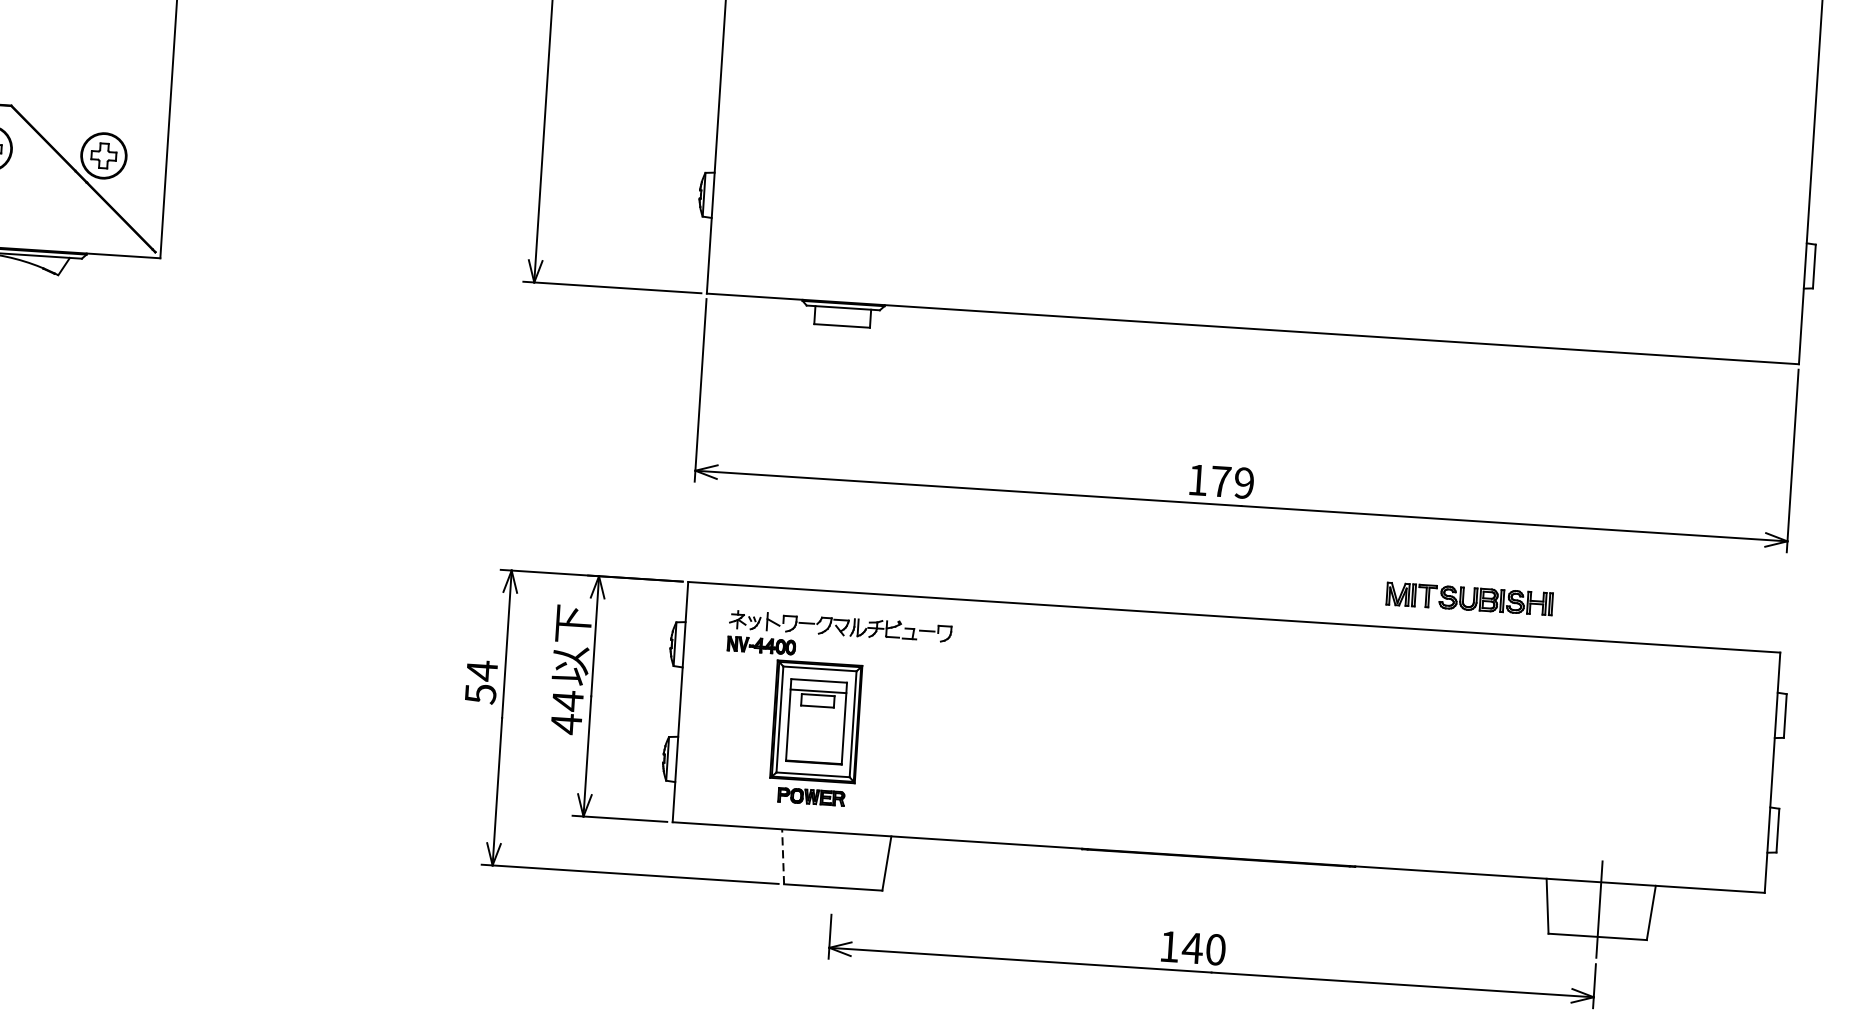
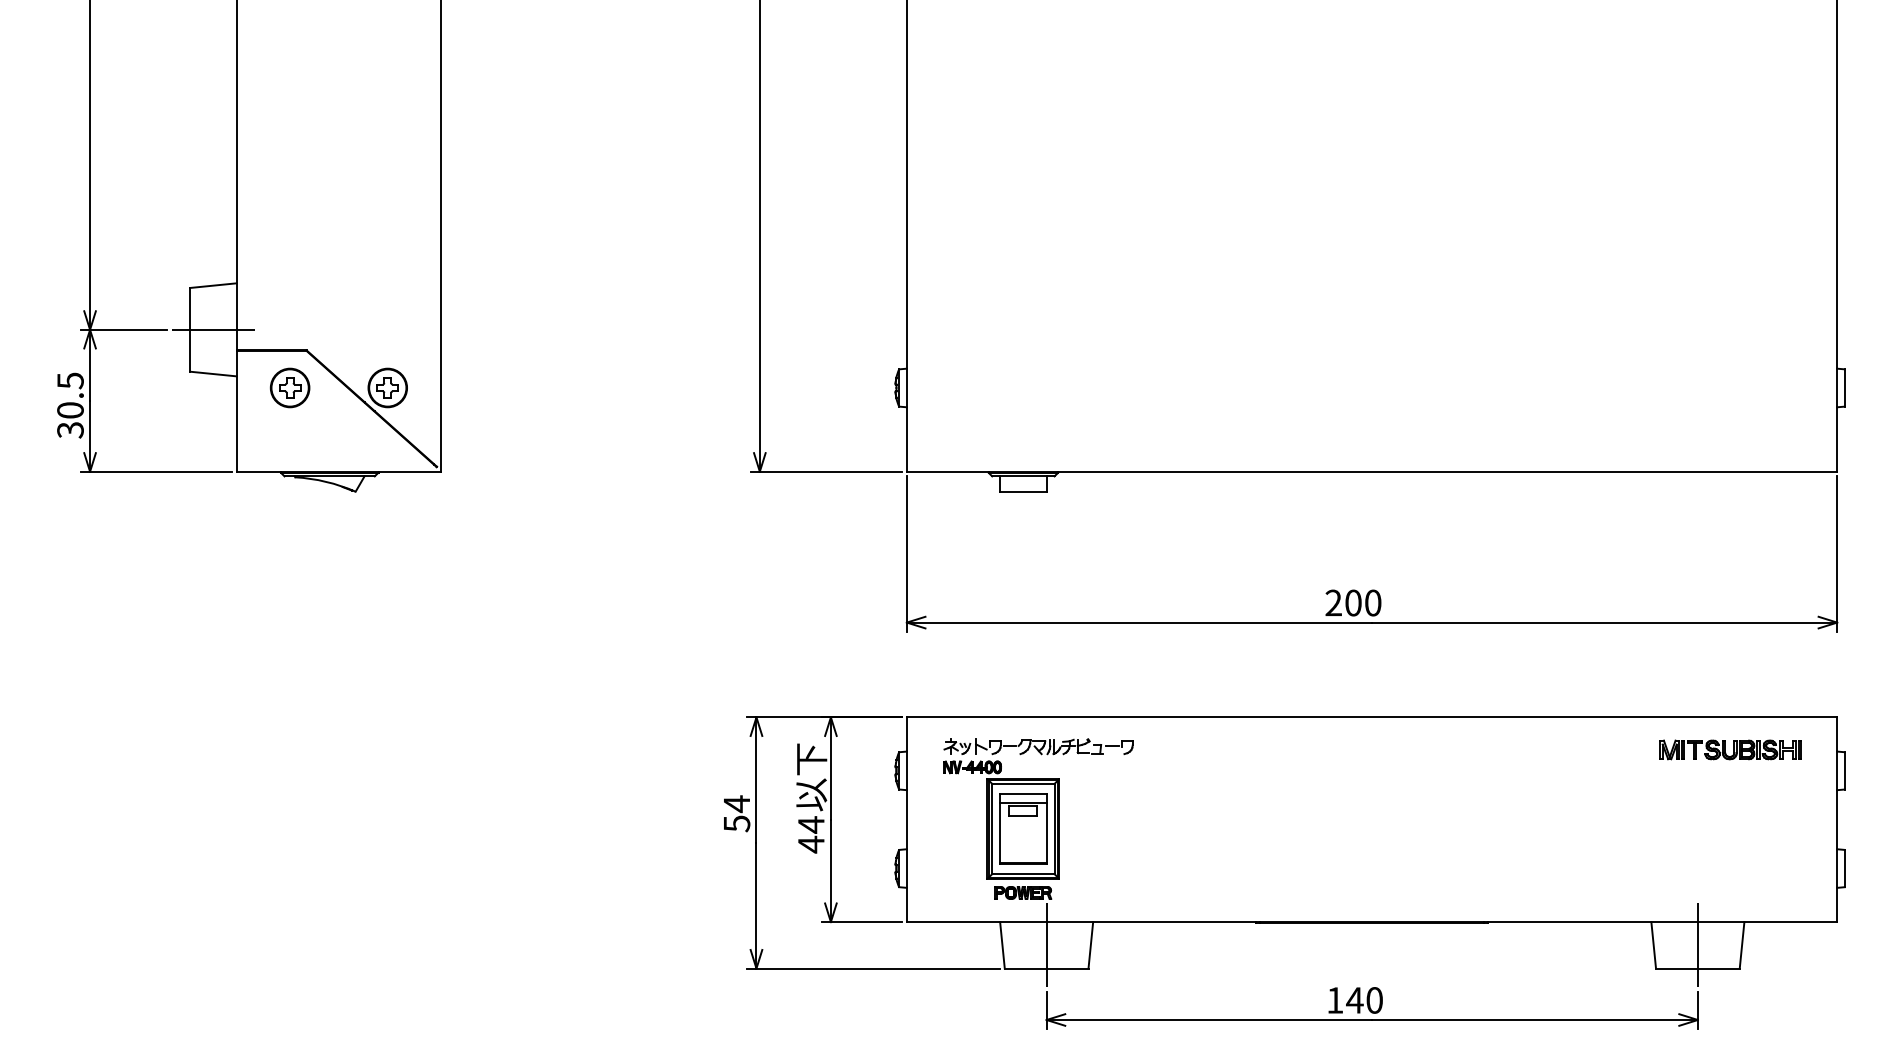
text: (1221, 481) -> (1353, 602), 179 -> 200
part: (1469, 598) -> (1730, 749), moved
line: (783, 855) -> (1002, 944), dashed -> solid
line: (834, 860) -> (1046, 945), added

